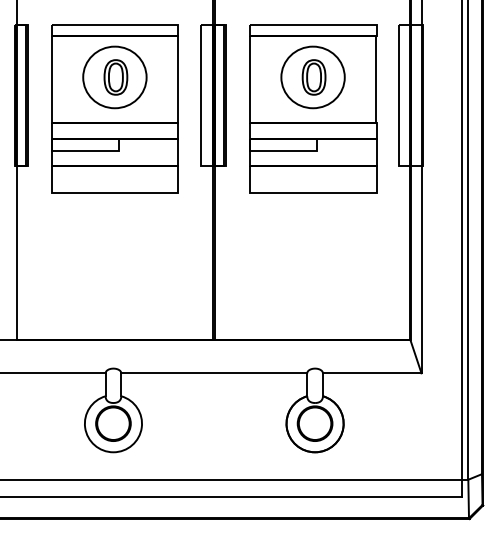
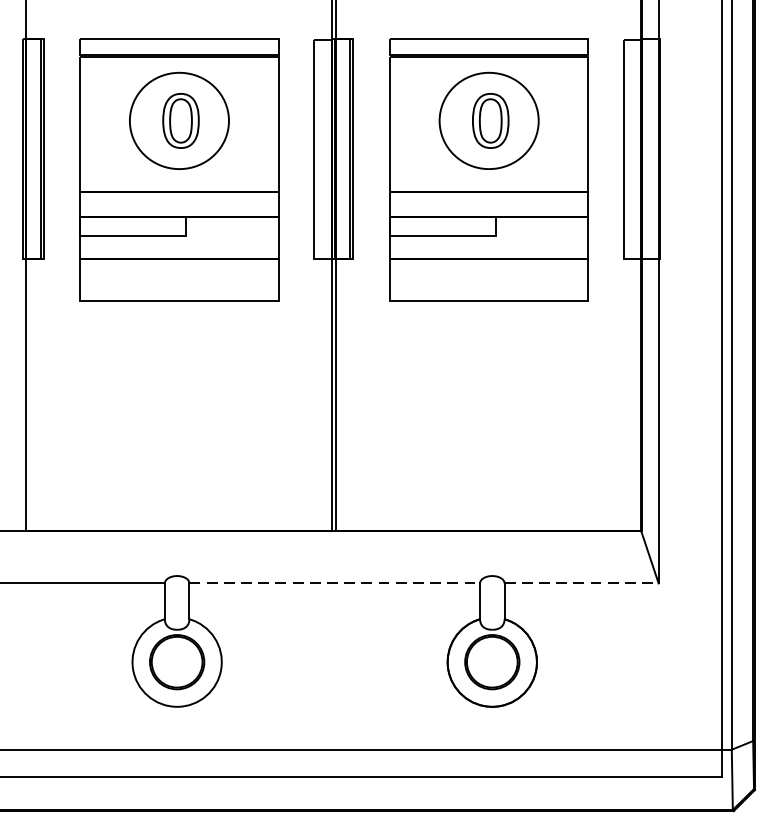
line: (214, 373) -> (335, 583), solid -> dashed
line: (372, 373) -> (582, 583), solid -> dashed

